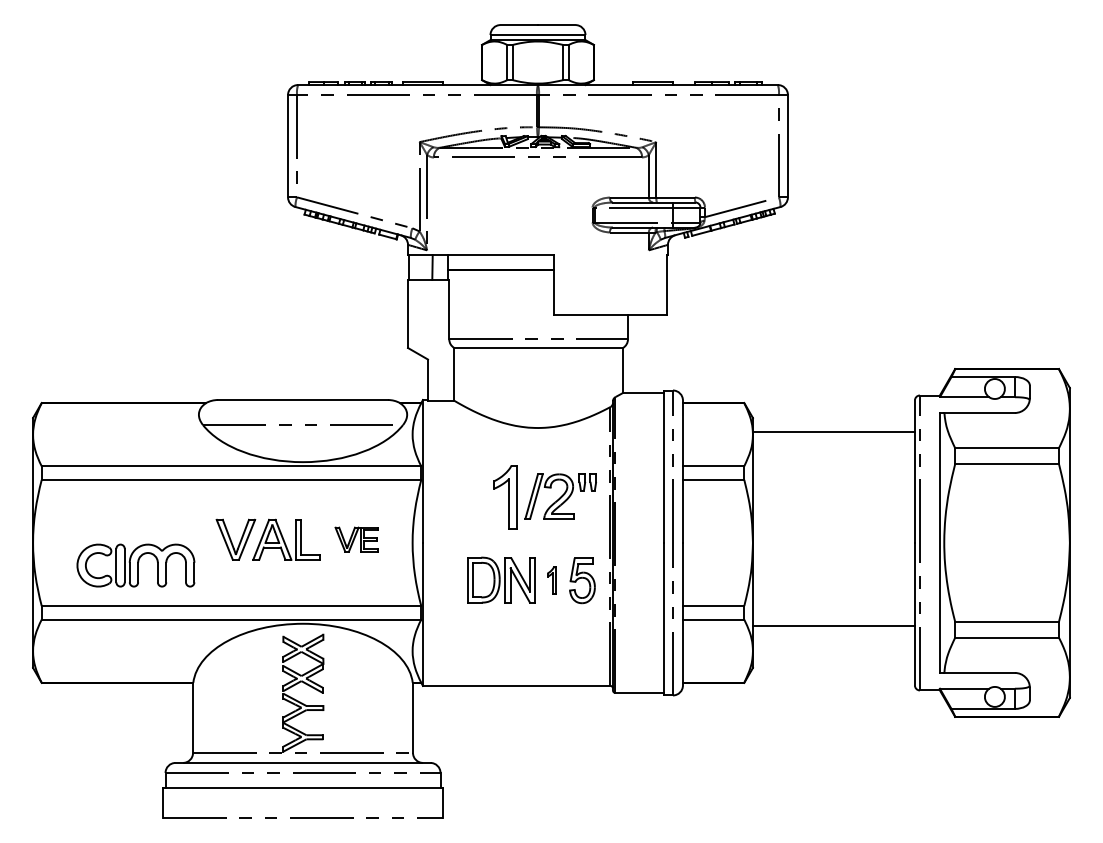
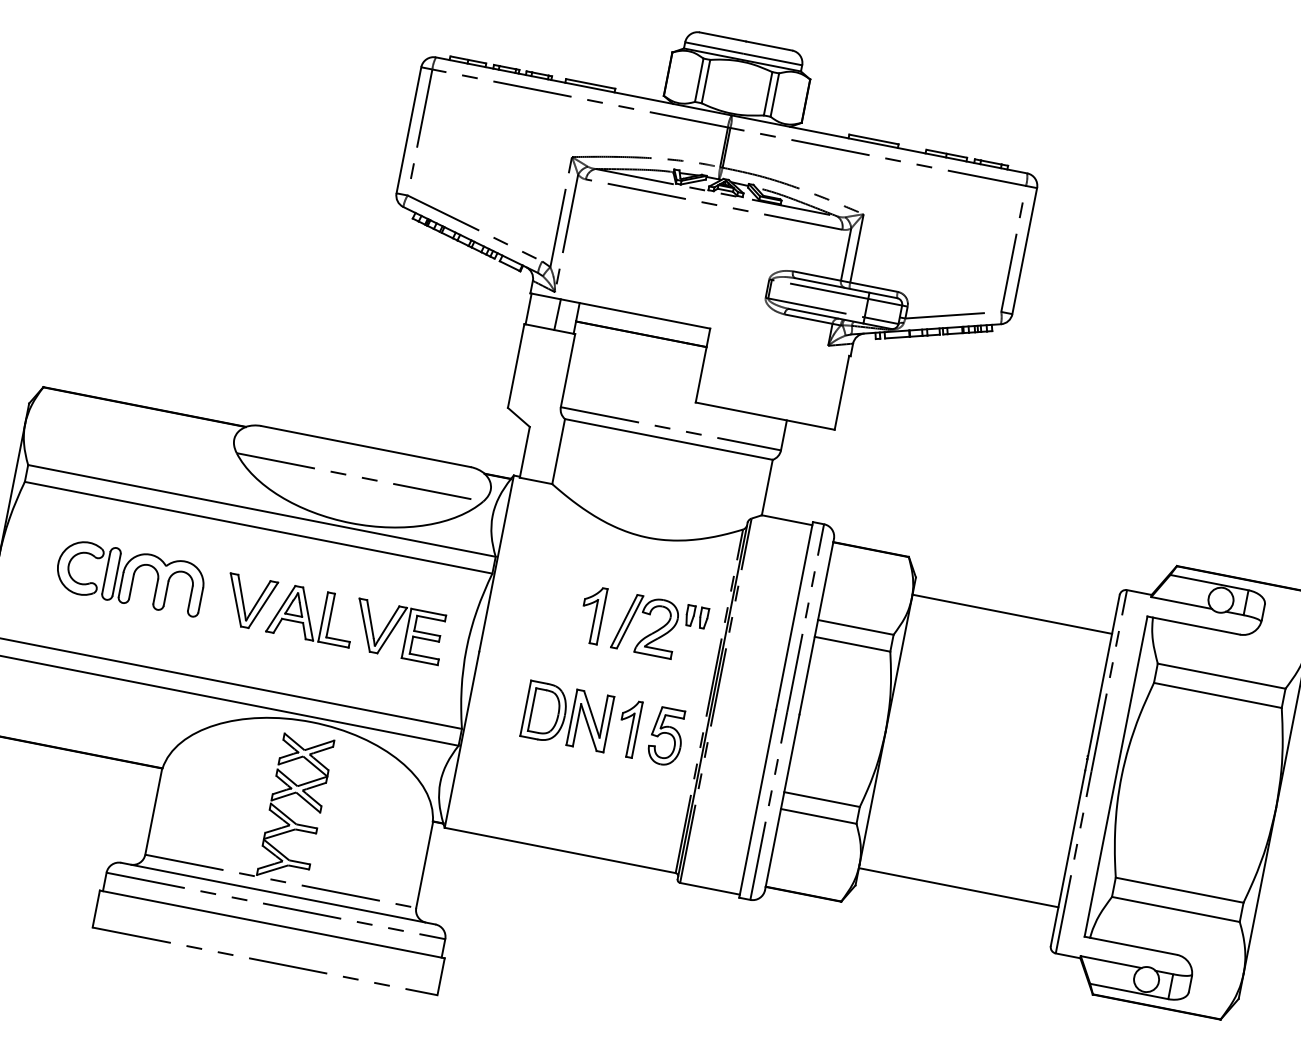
part: (505, 496) -> (592, 614), size x0.71
part: (356, 539) -> (398, 631), size x1.67
part: (135, 565) -> (129, 577), moved
part: (551, 580) -> (628, 728), size x1.67
line: (833, 625) -> (958, 887), moved

